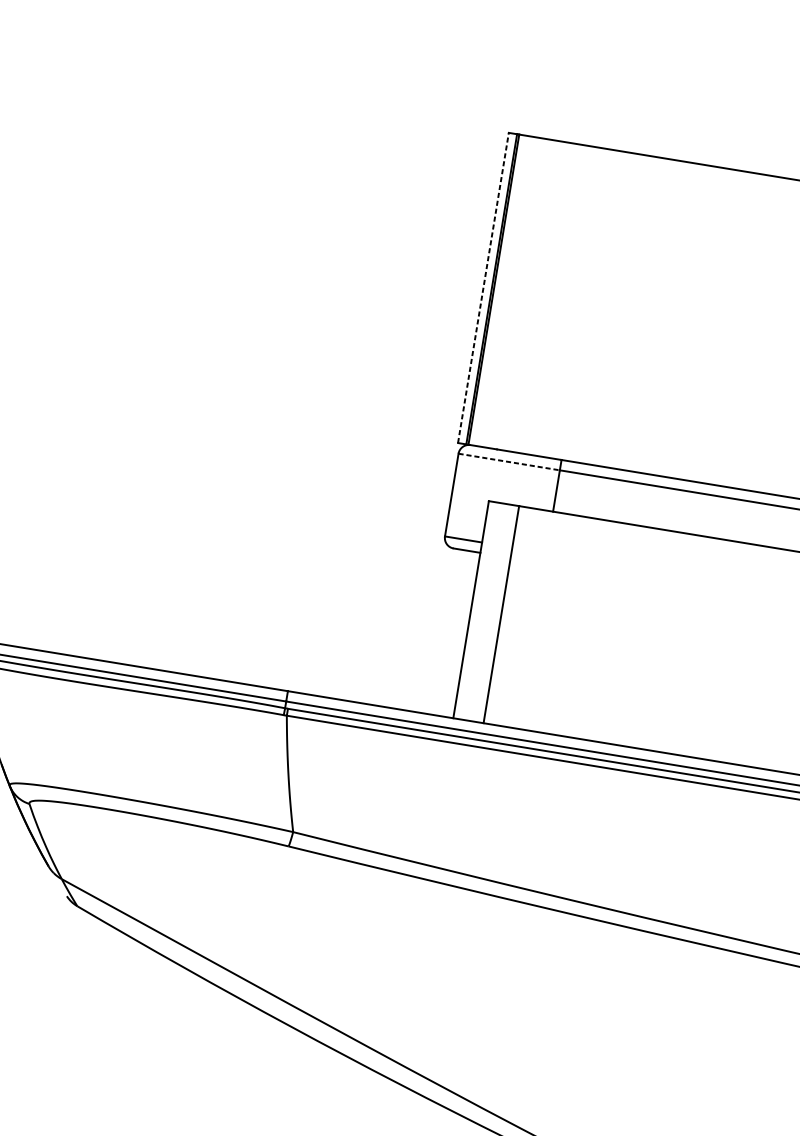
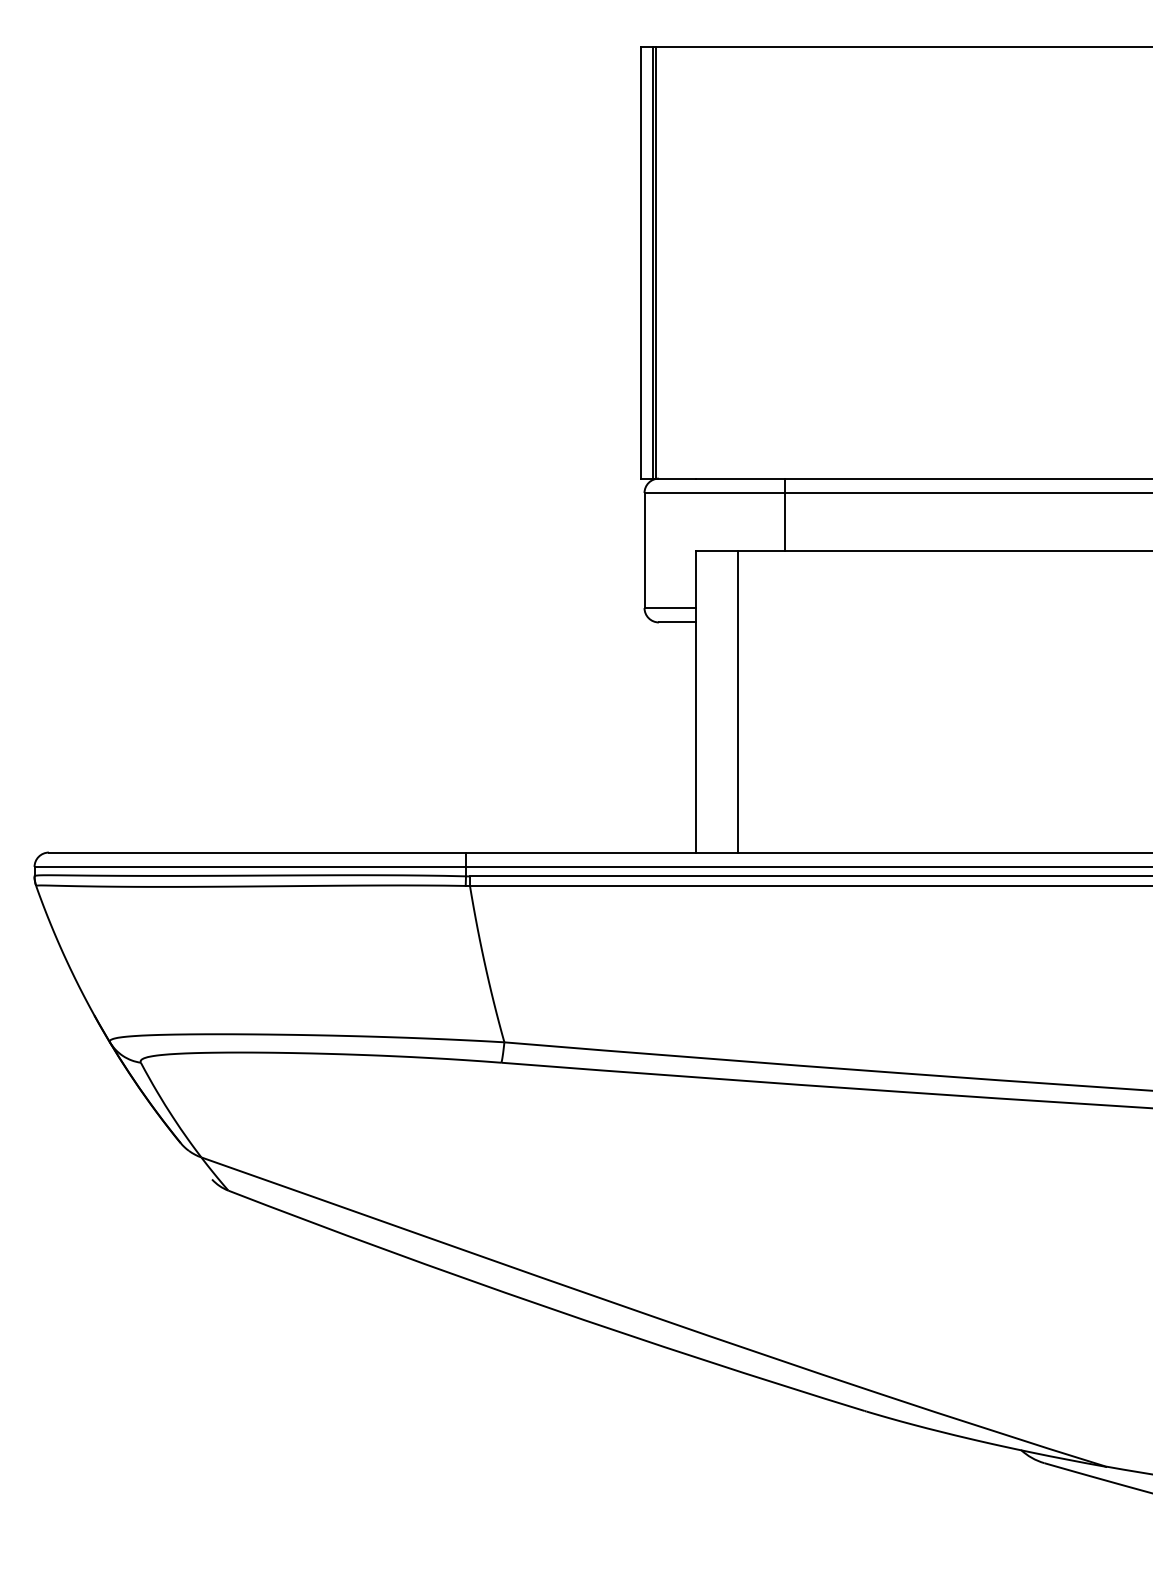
line: (483, 287) -> (641, 262), dashed -> solid
line: (509, 462) -> (715, 493), dashed -> solid

